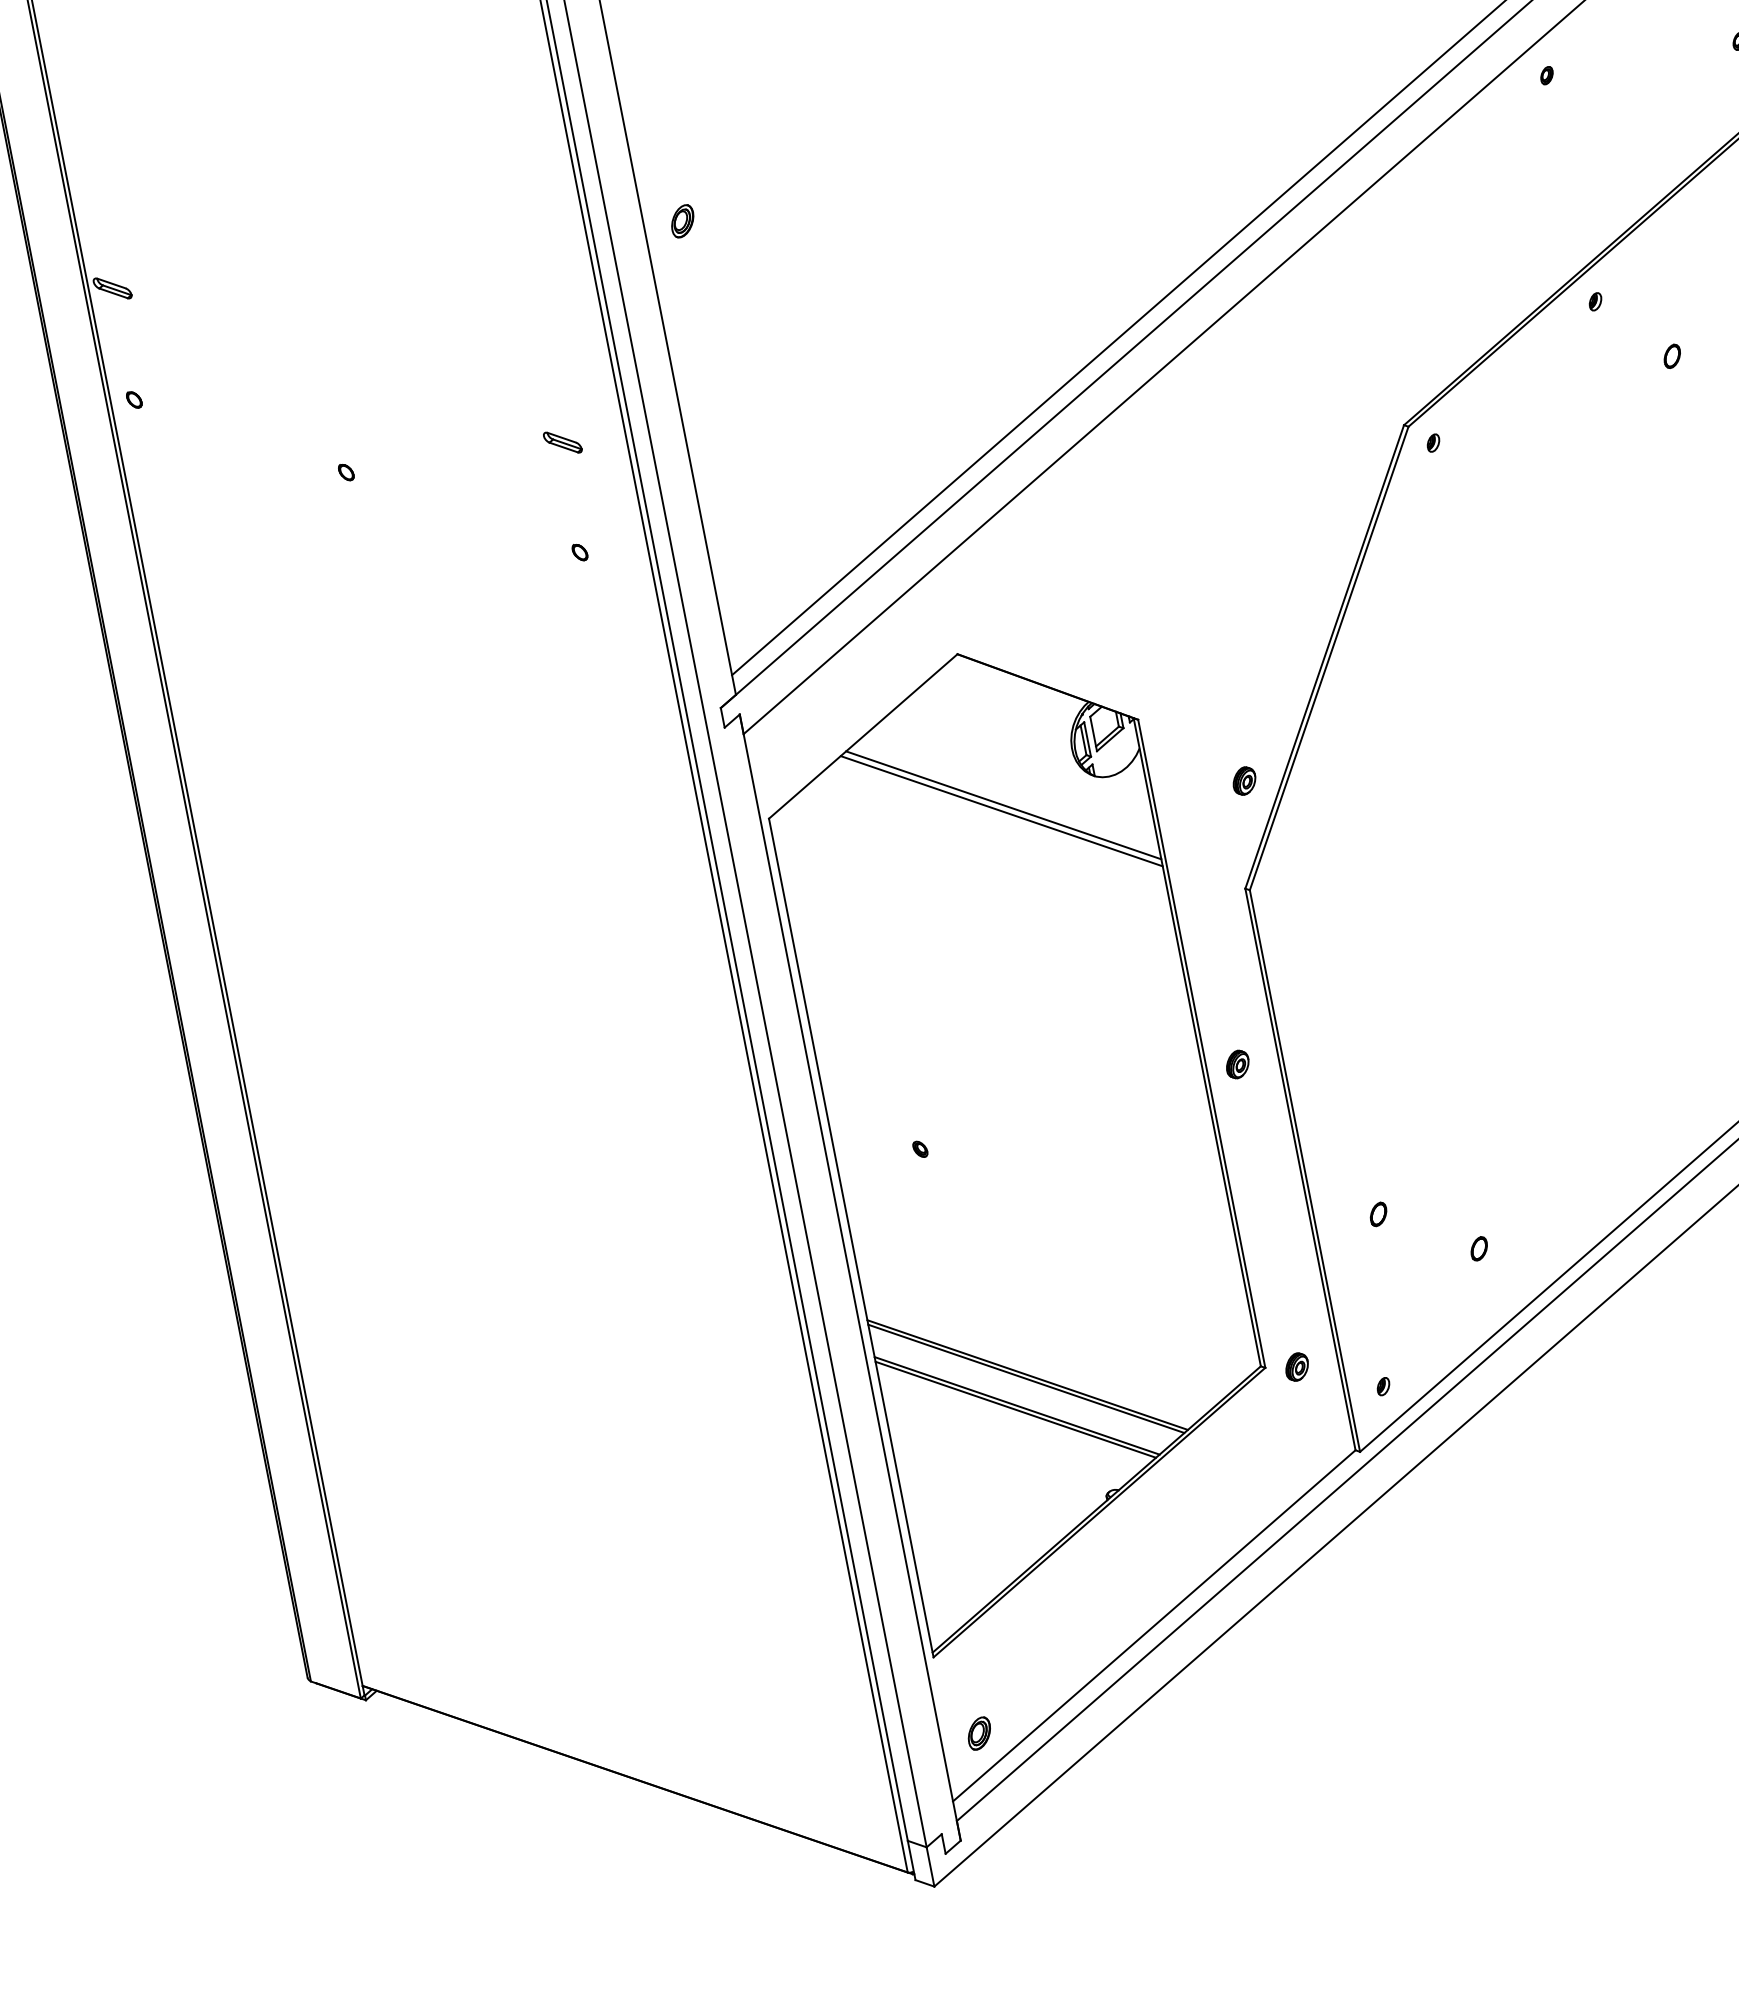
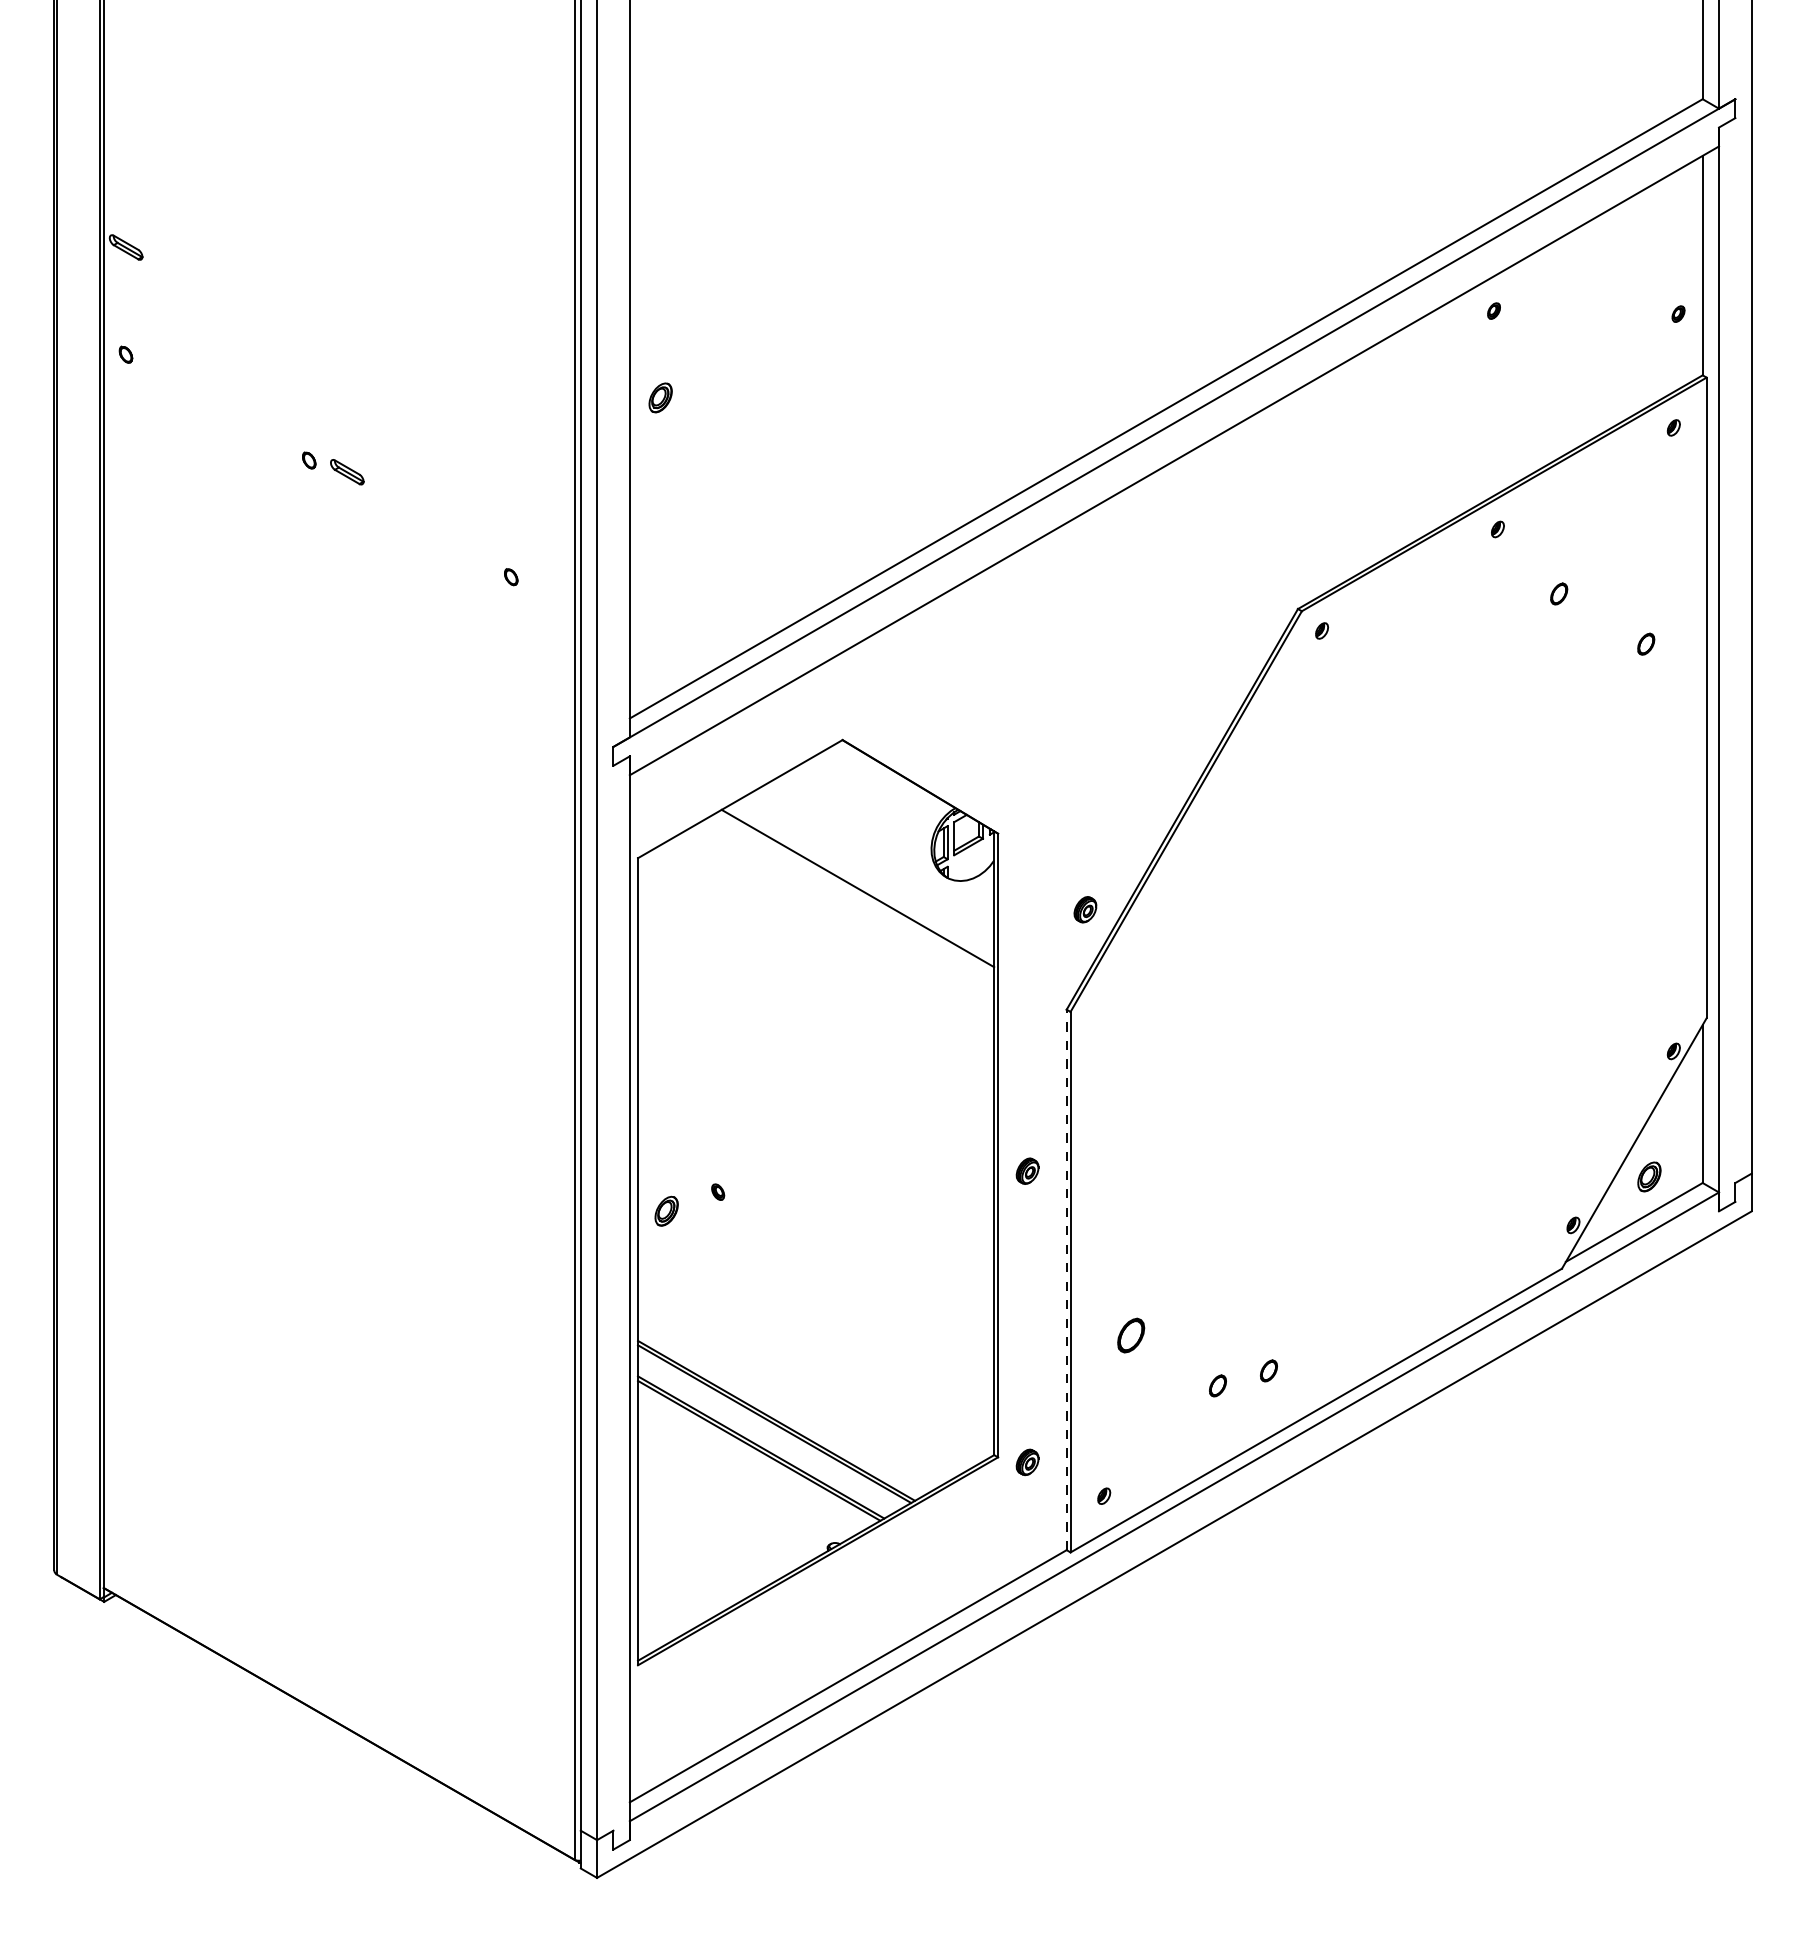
part: (682, 220) -> (660, 397), moved
part: (563, 442) -> (347, 472), moved
line: (1001, 811) -> (854, 893), removed
line: (1300, 1169) -> (1066, 1279), solid -> dashed
part: (1378, 1214) -> (1130, 1335), size x1.6
part: (1528, 1222) -> (1268, 1370), added
part: (979, 1732) -> (666, 1210), moved

